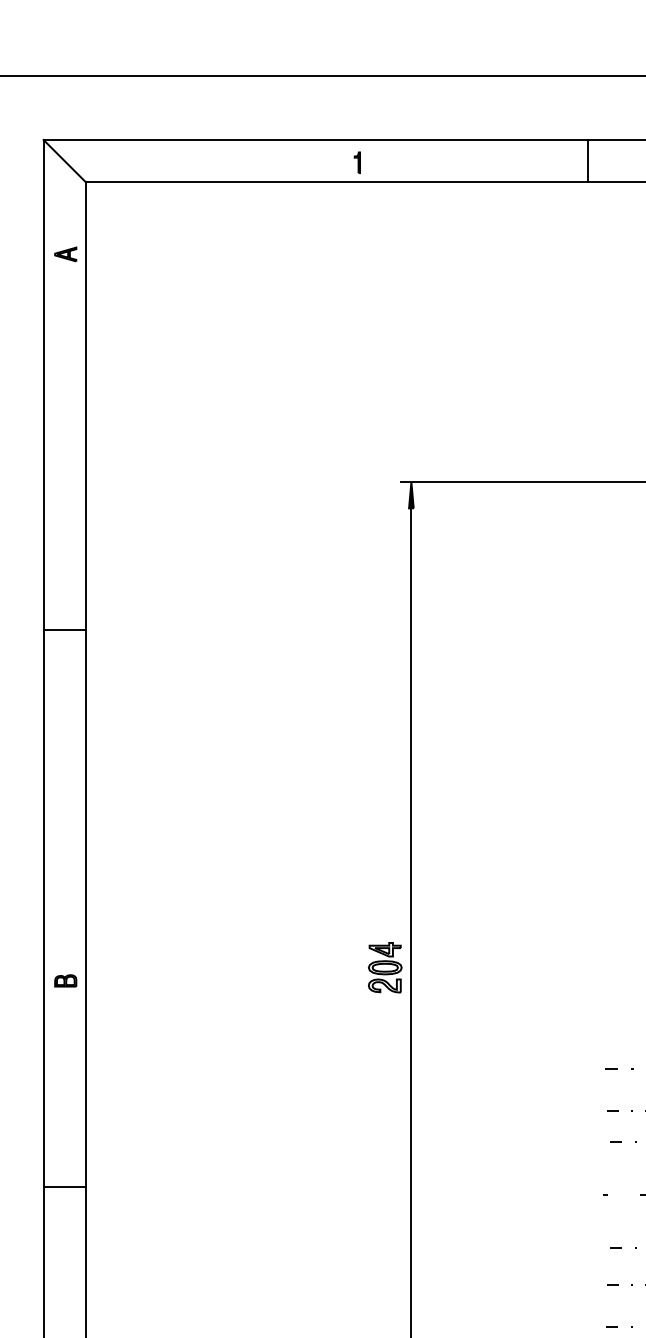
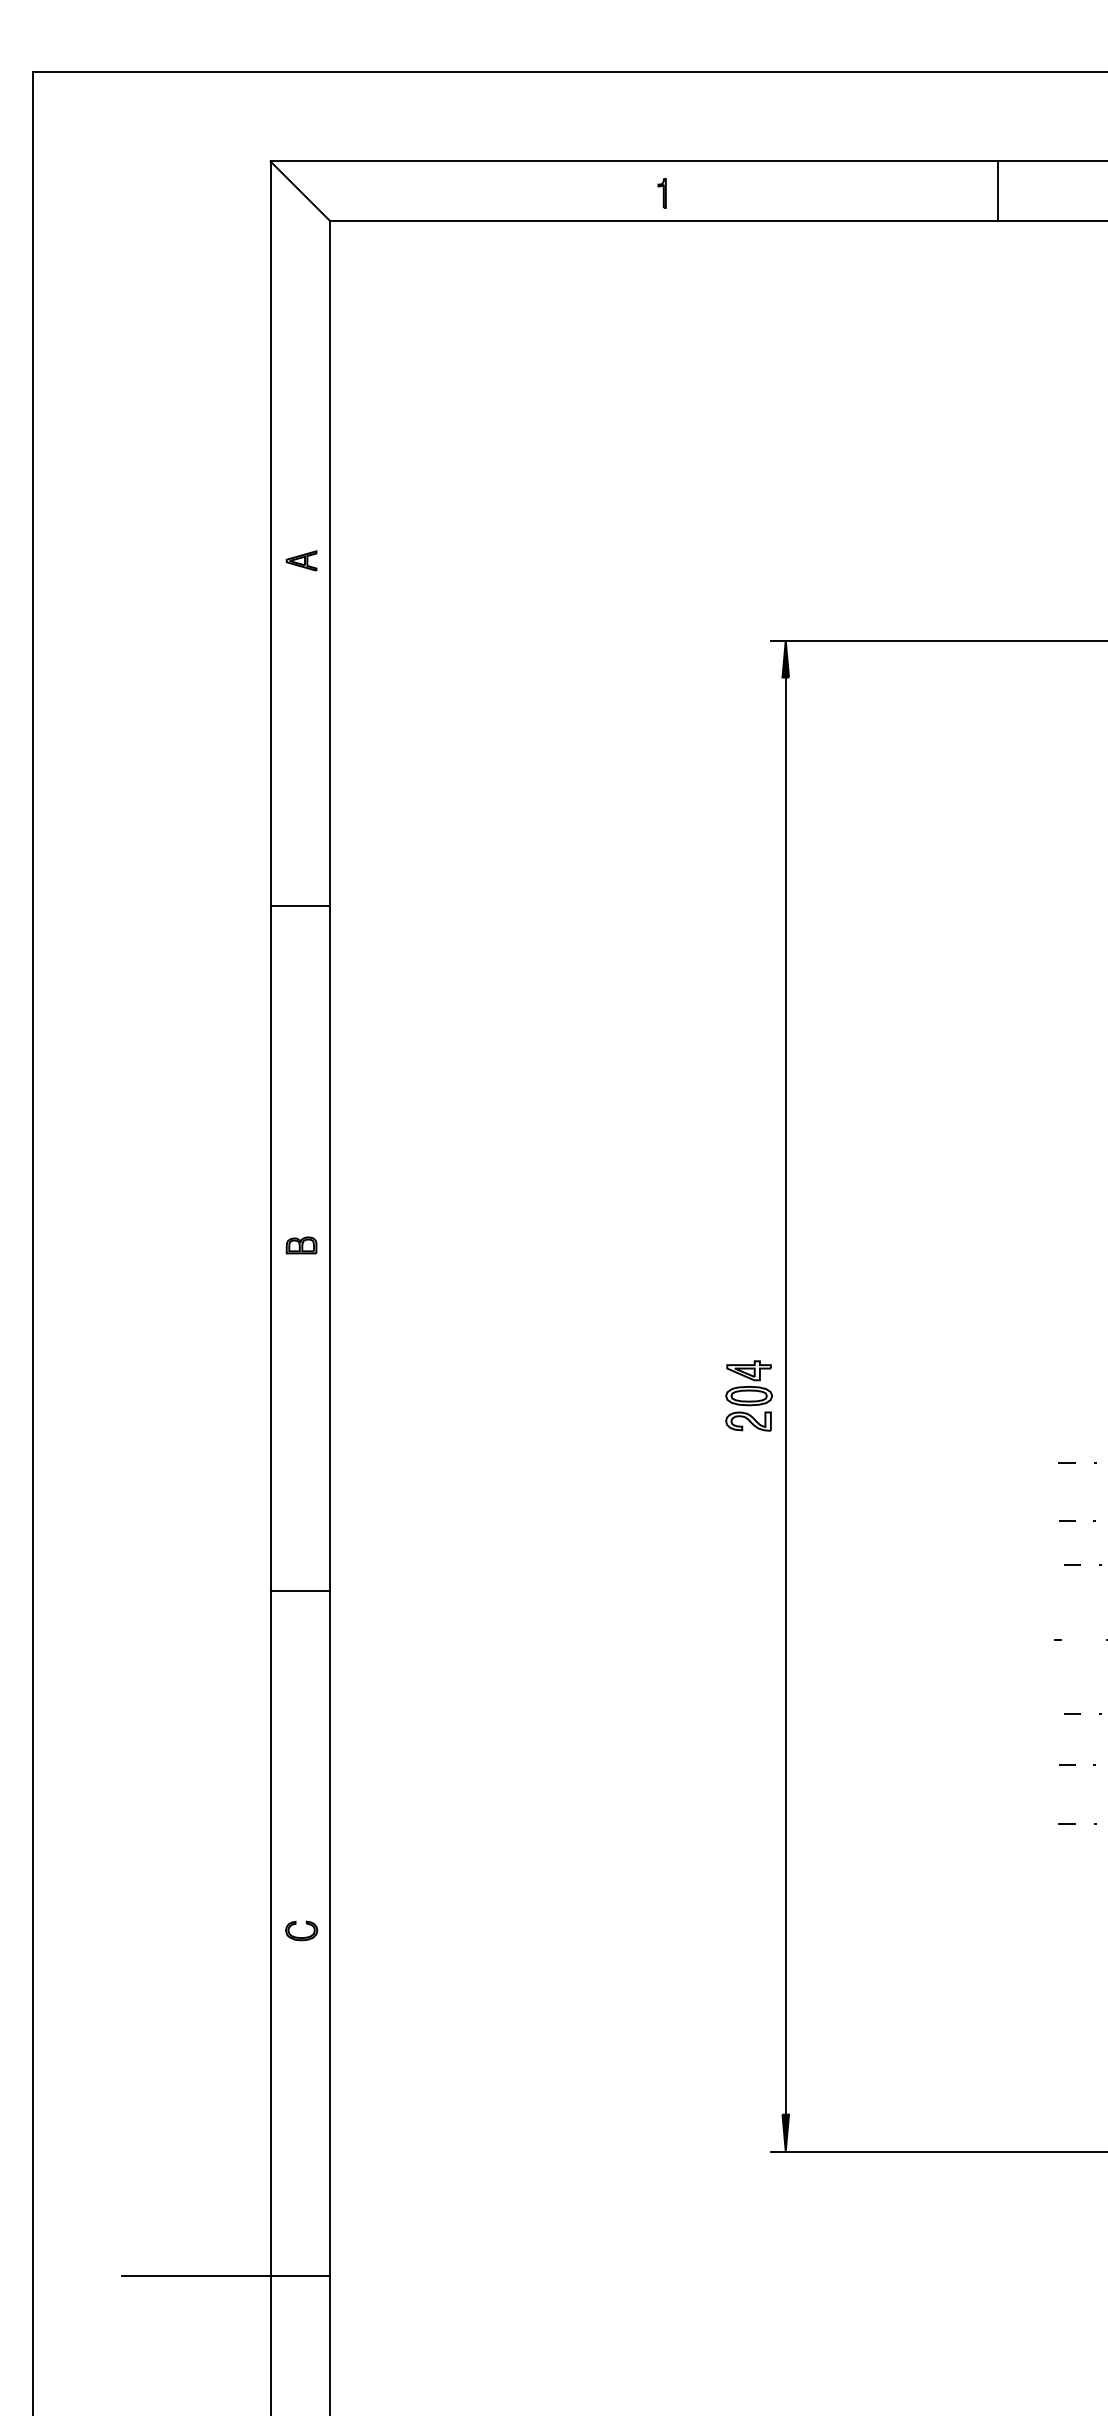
line: (587, 160) -> (997, 190), moved
part: (356, 162) -> (661, 193), moved
part: (65, 254) -> (301, 560), moved
line: (64, 629) -> (299, 905), moved
part: (384, 967) -> (748, 1395), moved
part: (65, 980) -> (301, 1245), moved
line: (64, 1186) -> (299, 1590), moved

